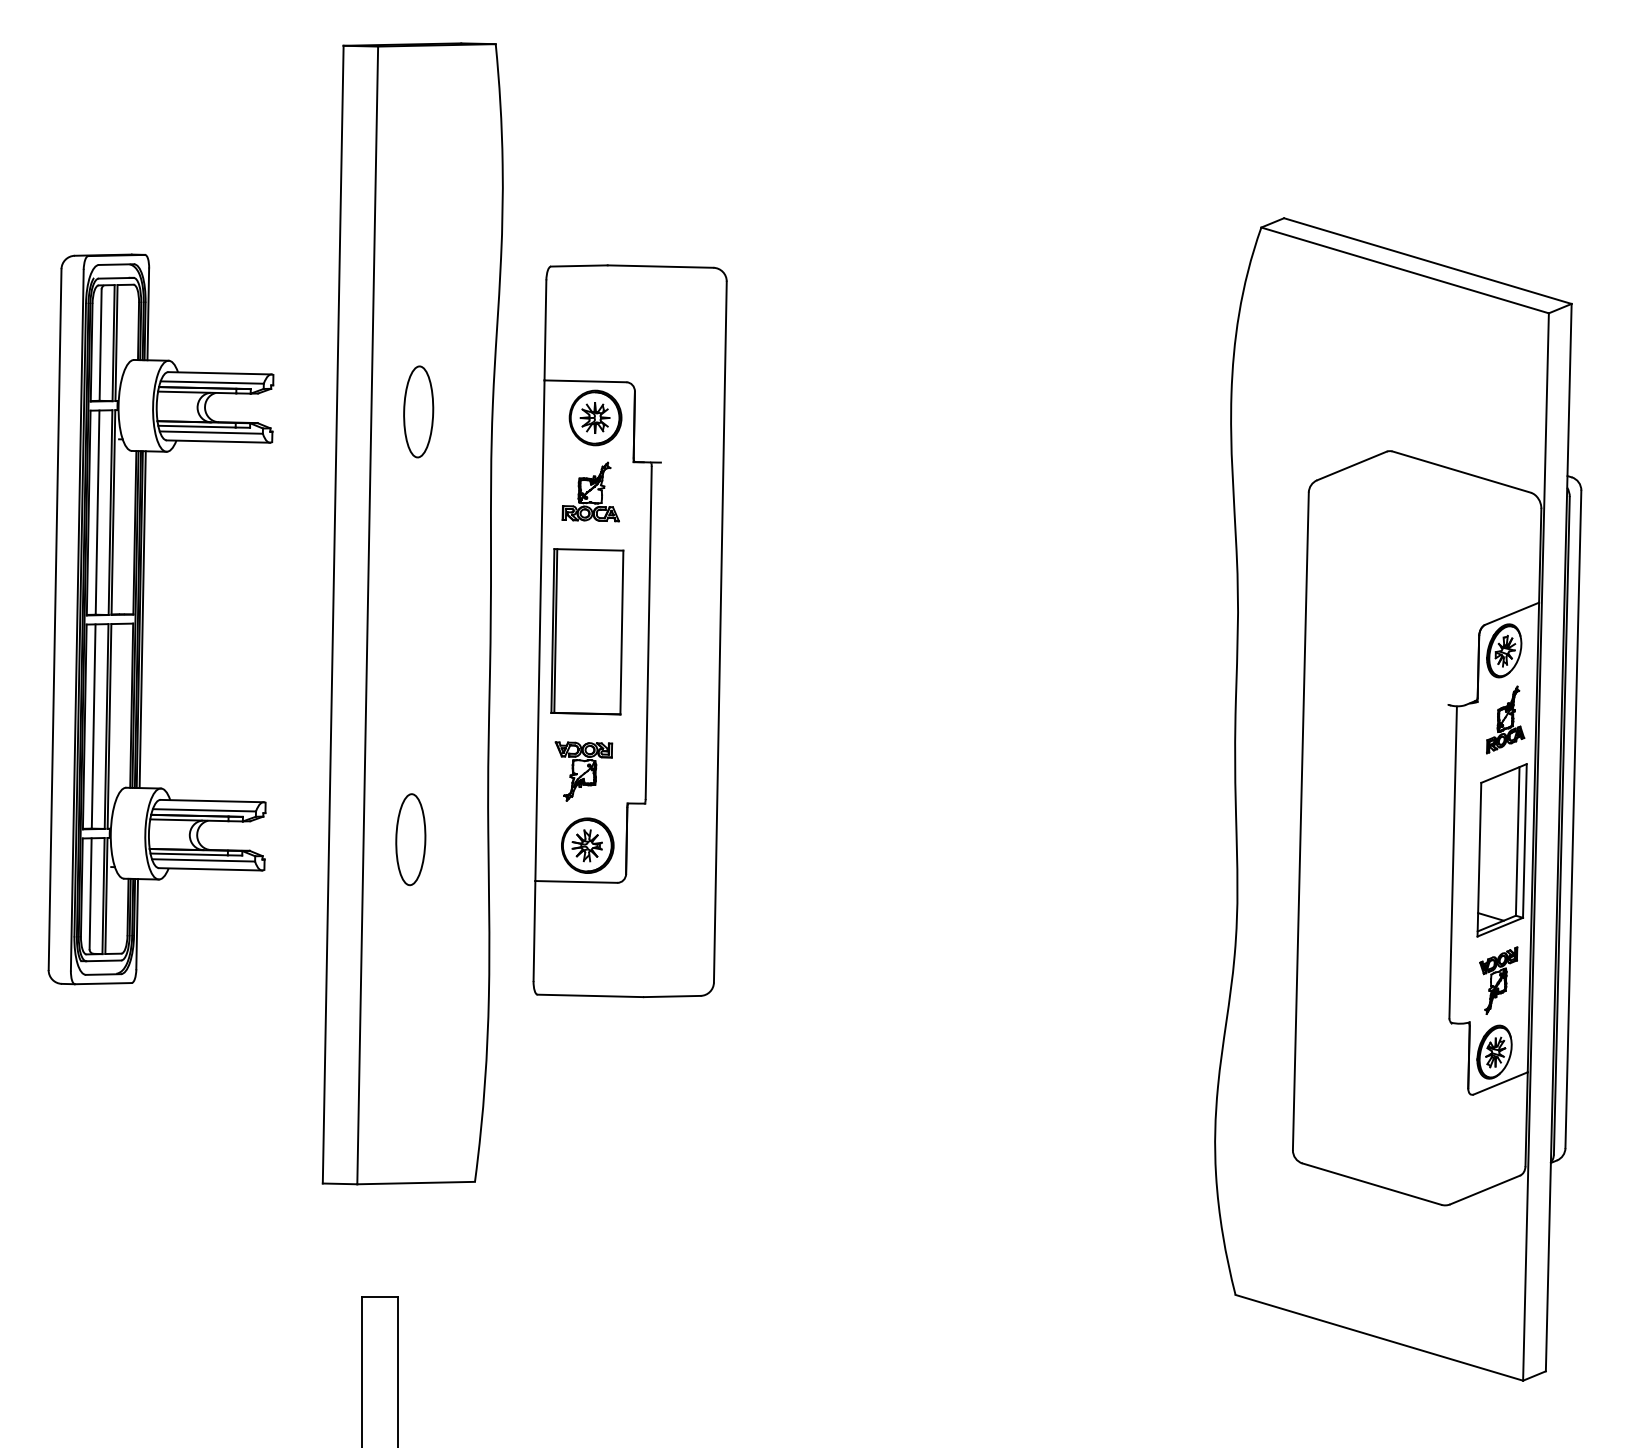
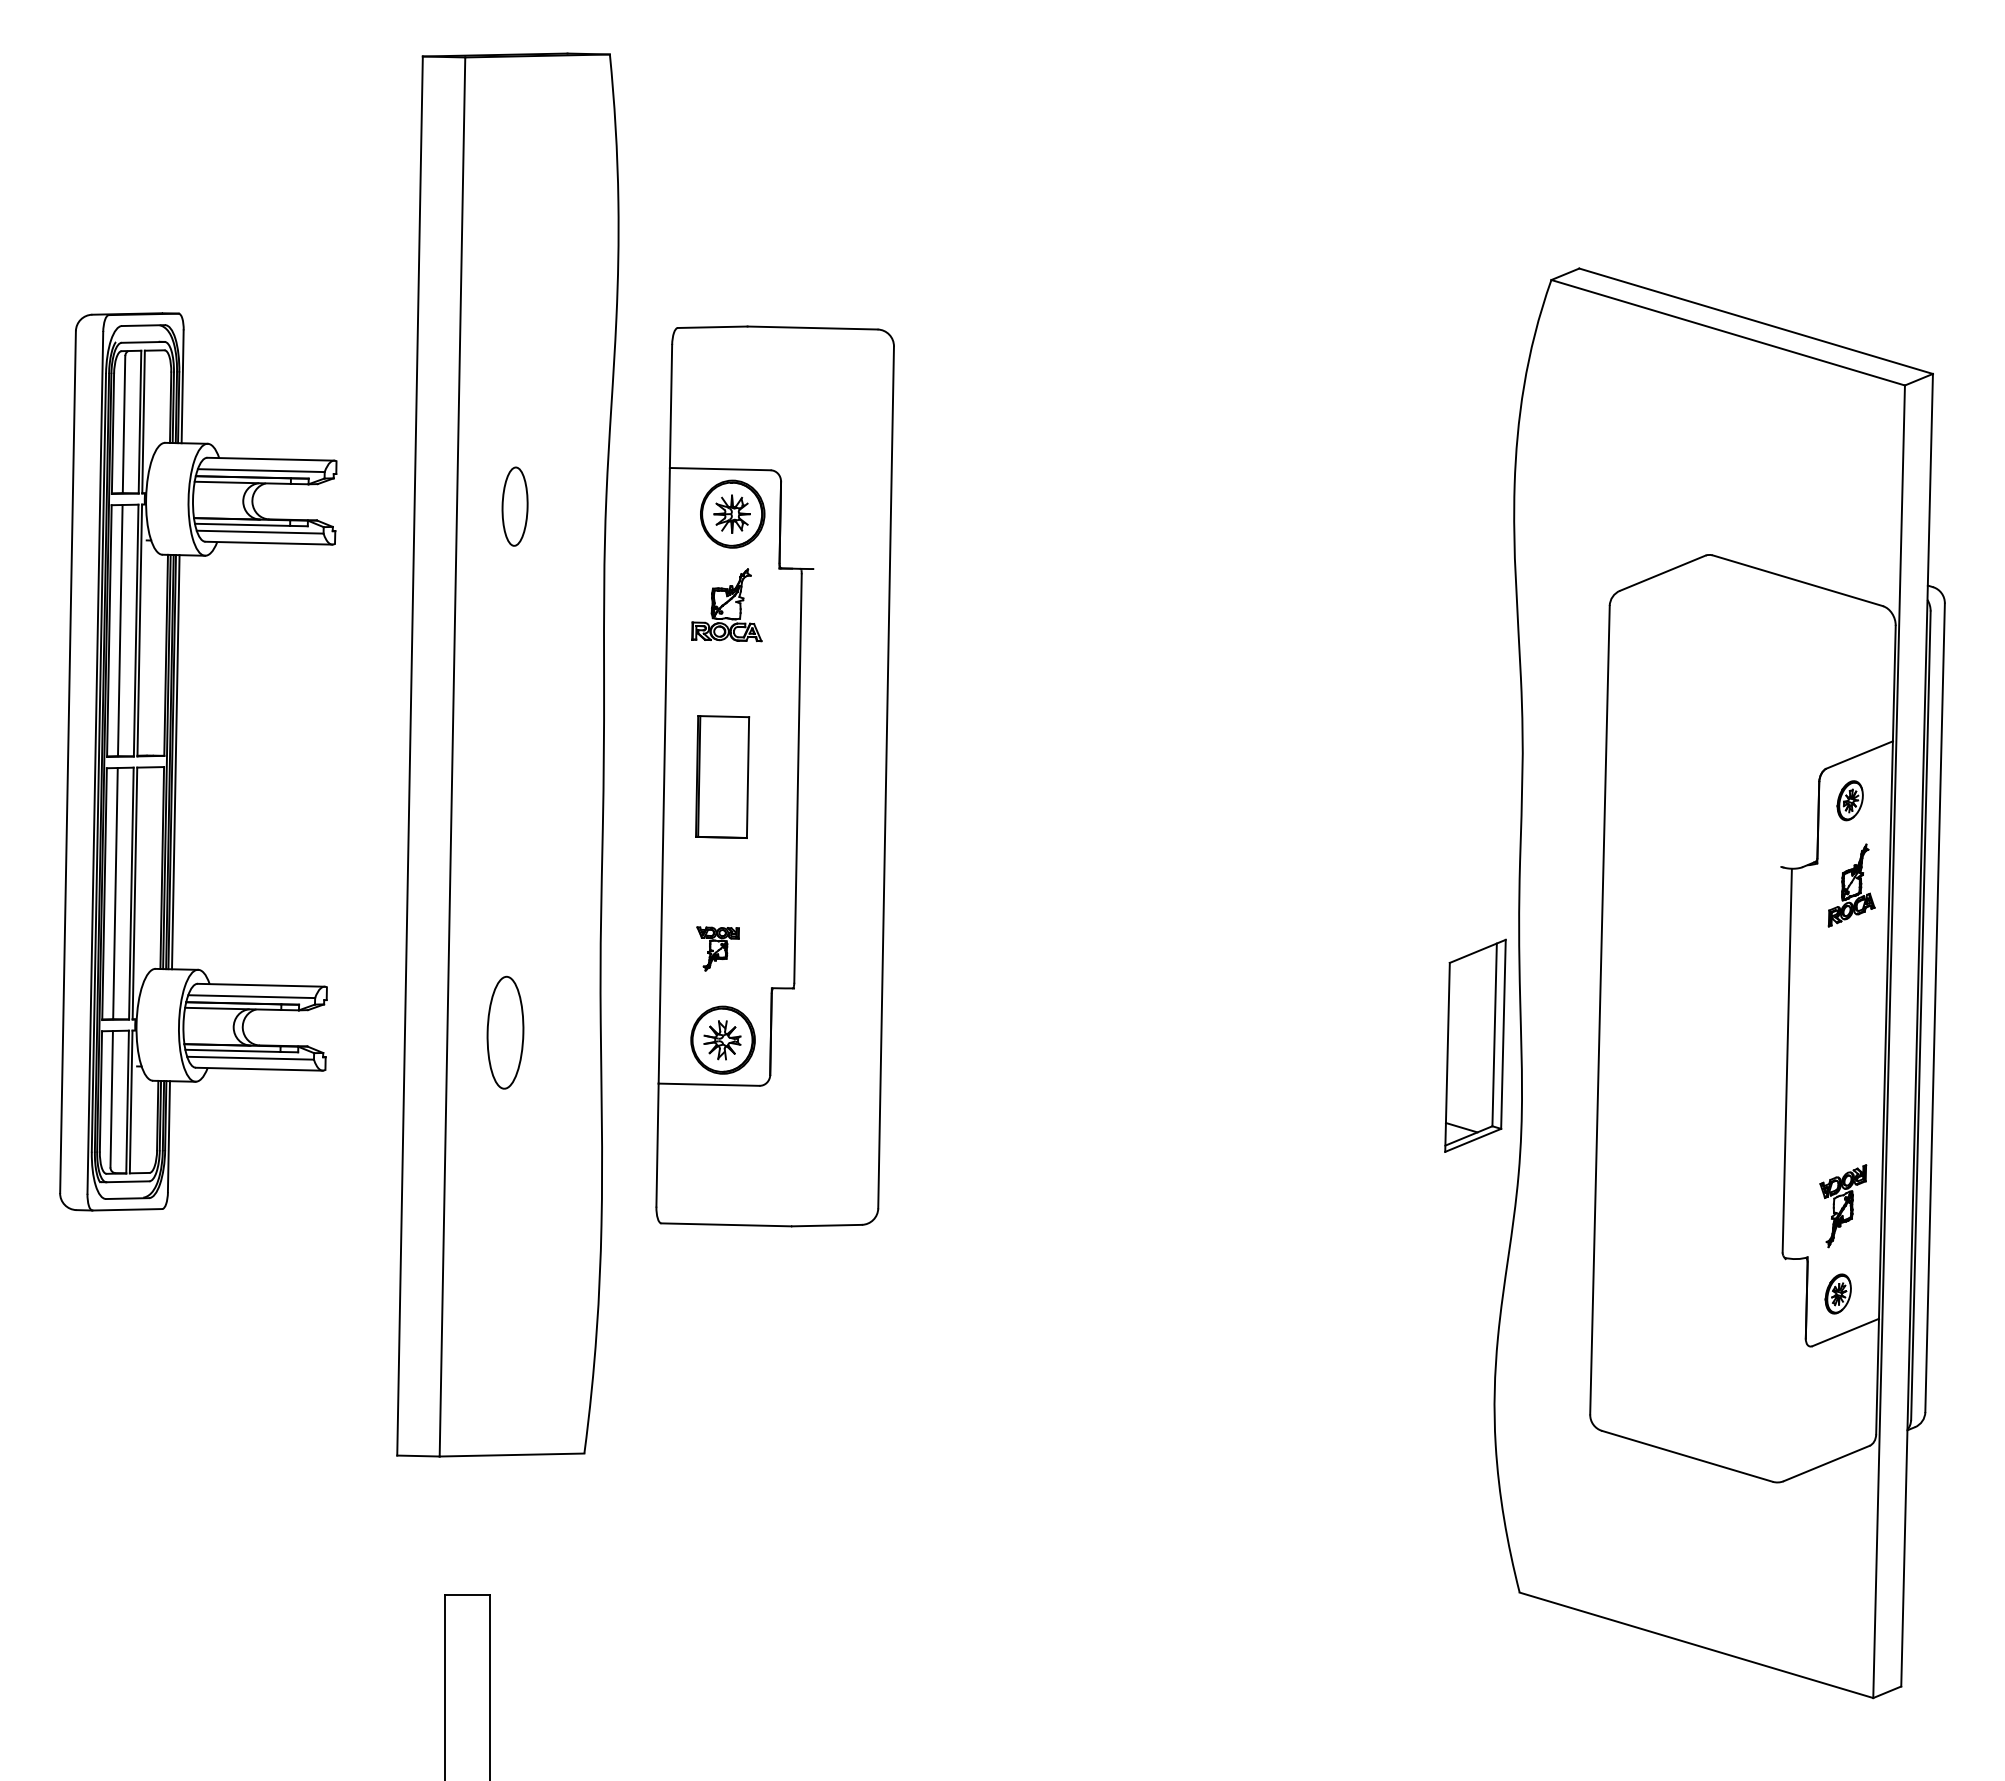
part: (418, 411) -> (514, 506), size x0.7
part: (587, 631) -> (722, 776), size x0.6
part: (1504, 650) -> (1850, 800), size x0.6
part: (583, 771) -> (717, 948), size x0.6
part: (1502, 850) -> (1475, 1045), moved
part: (1494, 1051) -> (1838, 1293), size x0.6

